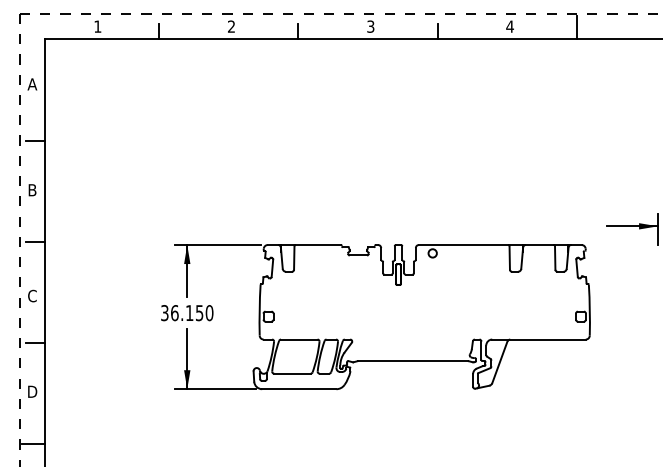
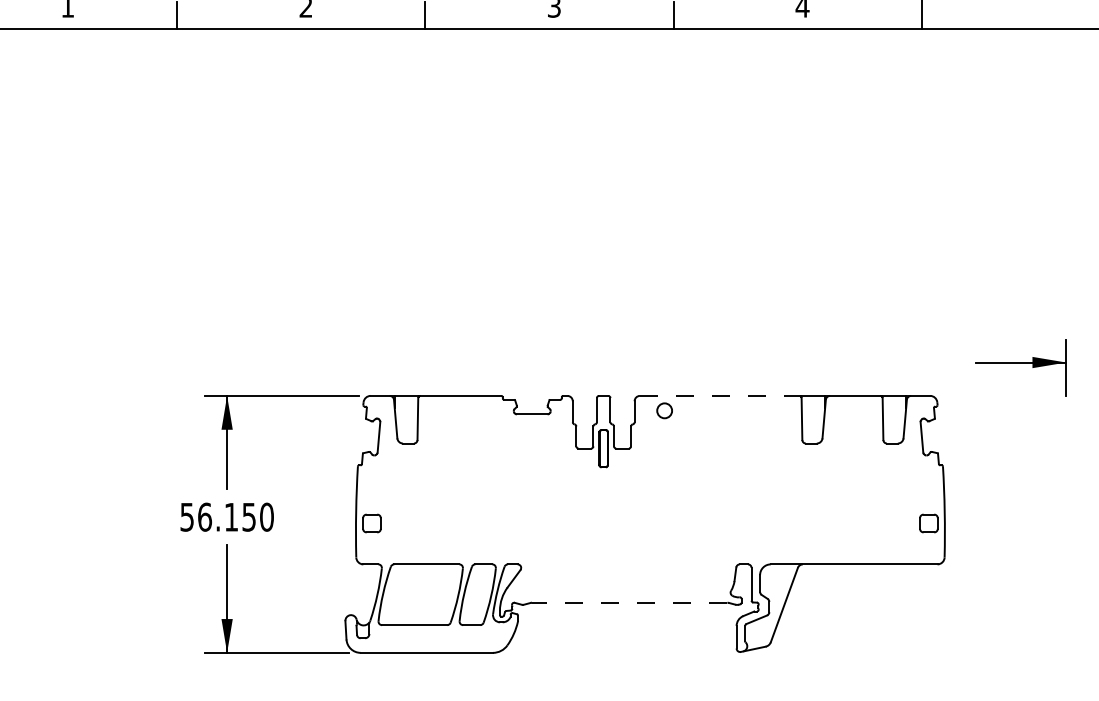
line: (463, 245) -> (719, 396), solid -> dashed
text: (164, 312) -> (186, 516), 36.150 -> 56.150
line: (413, 361) -> (630, 603), solid -> dashed

